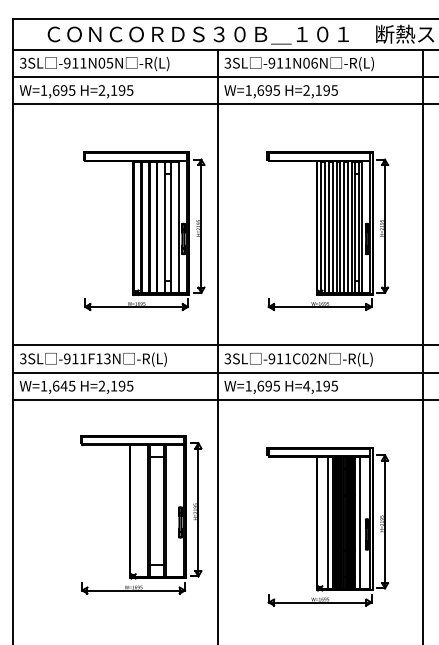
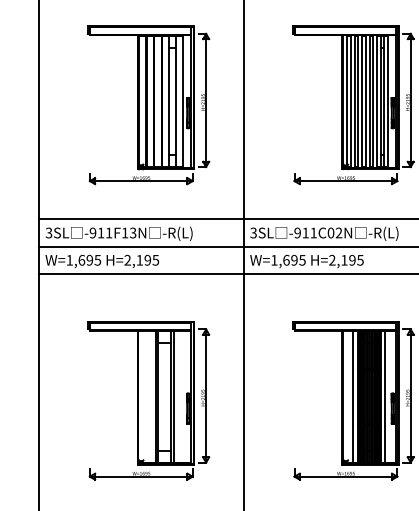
part: (144, 230) -> (149, 104), moved
text: (63, 385) -> (89, 259), W=1,645 -> W=1,695
text: (306, 385) -> (332, 259), H=4,195 -> H=2,195
part: (141, 514) -> (149, 400), moved

